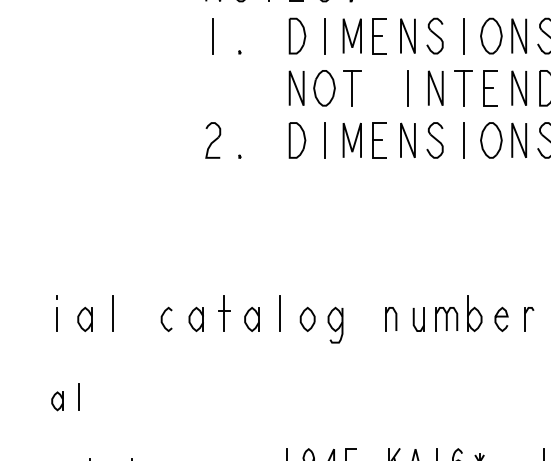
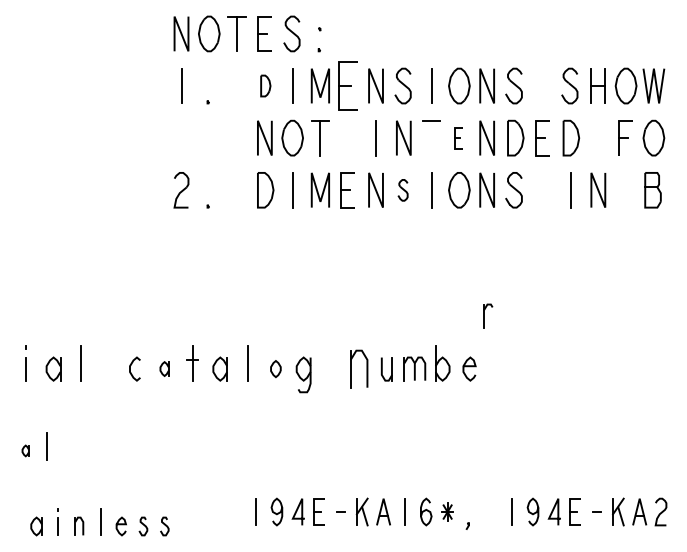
part: (297, 35) -> (265, 85), size x0.6
part: (379, 35) -> (347, 85), size x1.4
line: (463, 87) -> (431, 137), removed
part: (490, 88) -> (458, 138), size x0.6
part: (434, 140) -> (402, 190), size x0.6
part: (196, 318) -> (164, 368), size x0.6
part: (307, 318) -> (275, 368), size x0.7
part: (391, 318) -> (359, 368), size x1.6
part: (529, 318) -> (488, 315), moved
part: (57, 400) -> (25, 450), size x0.6

